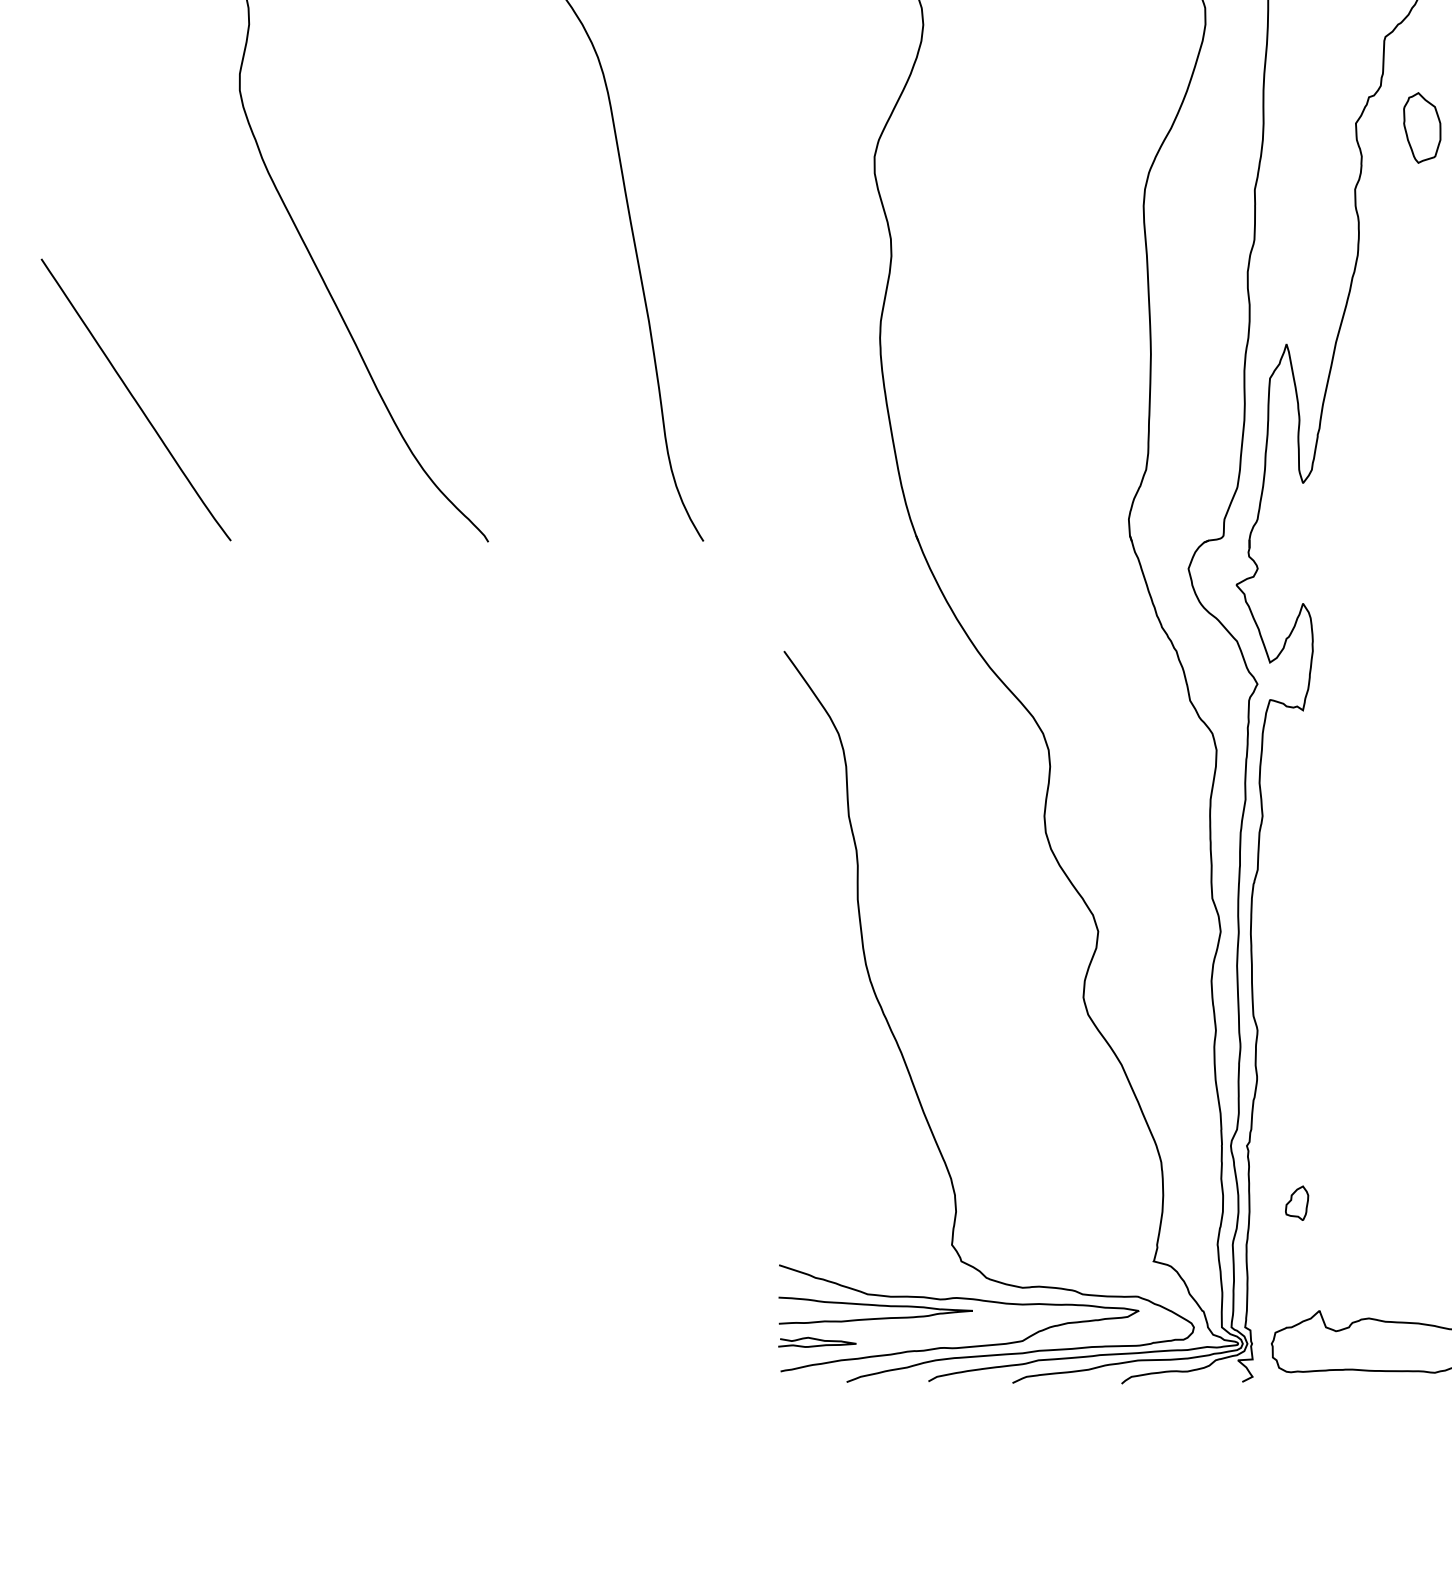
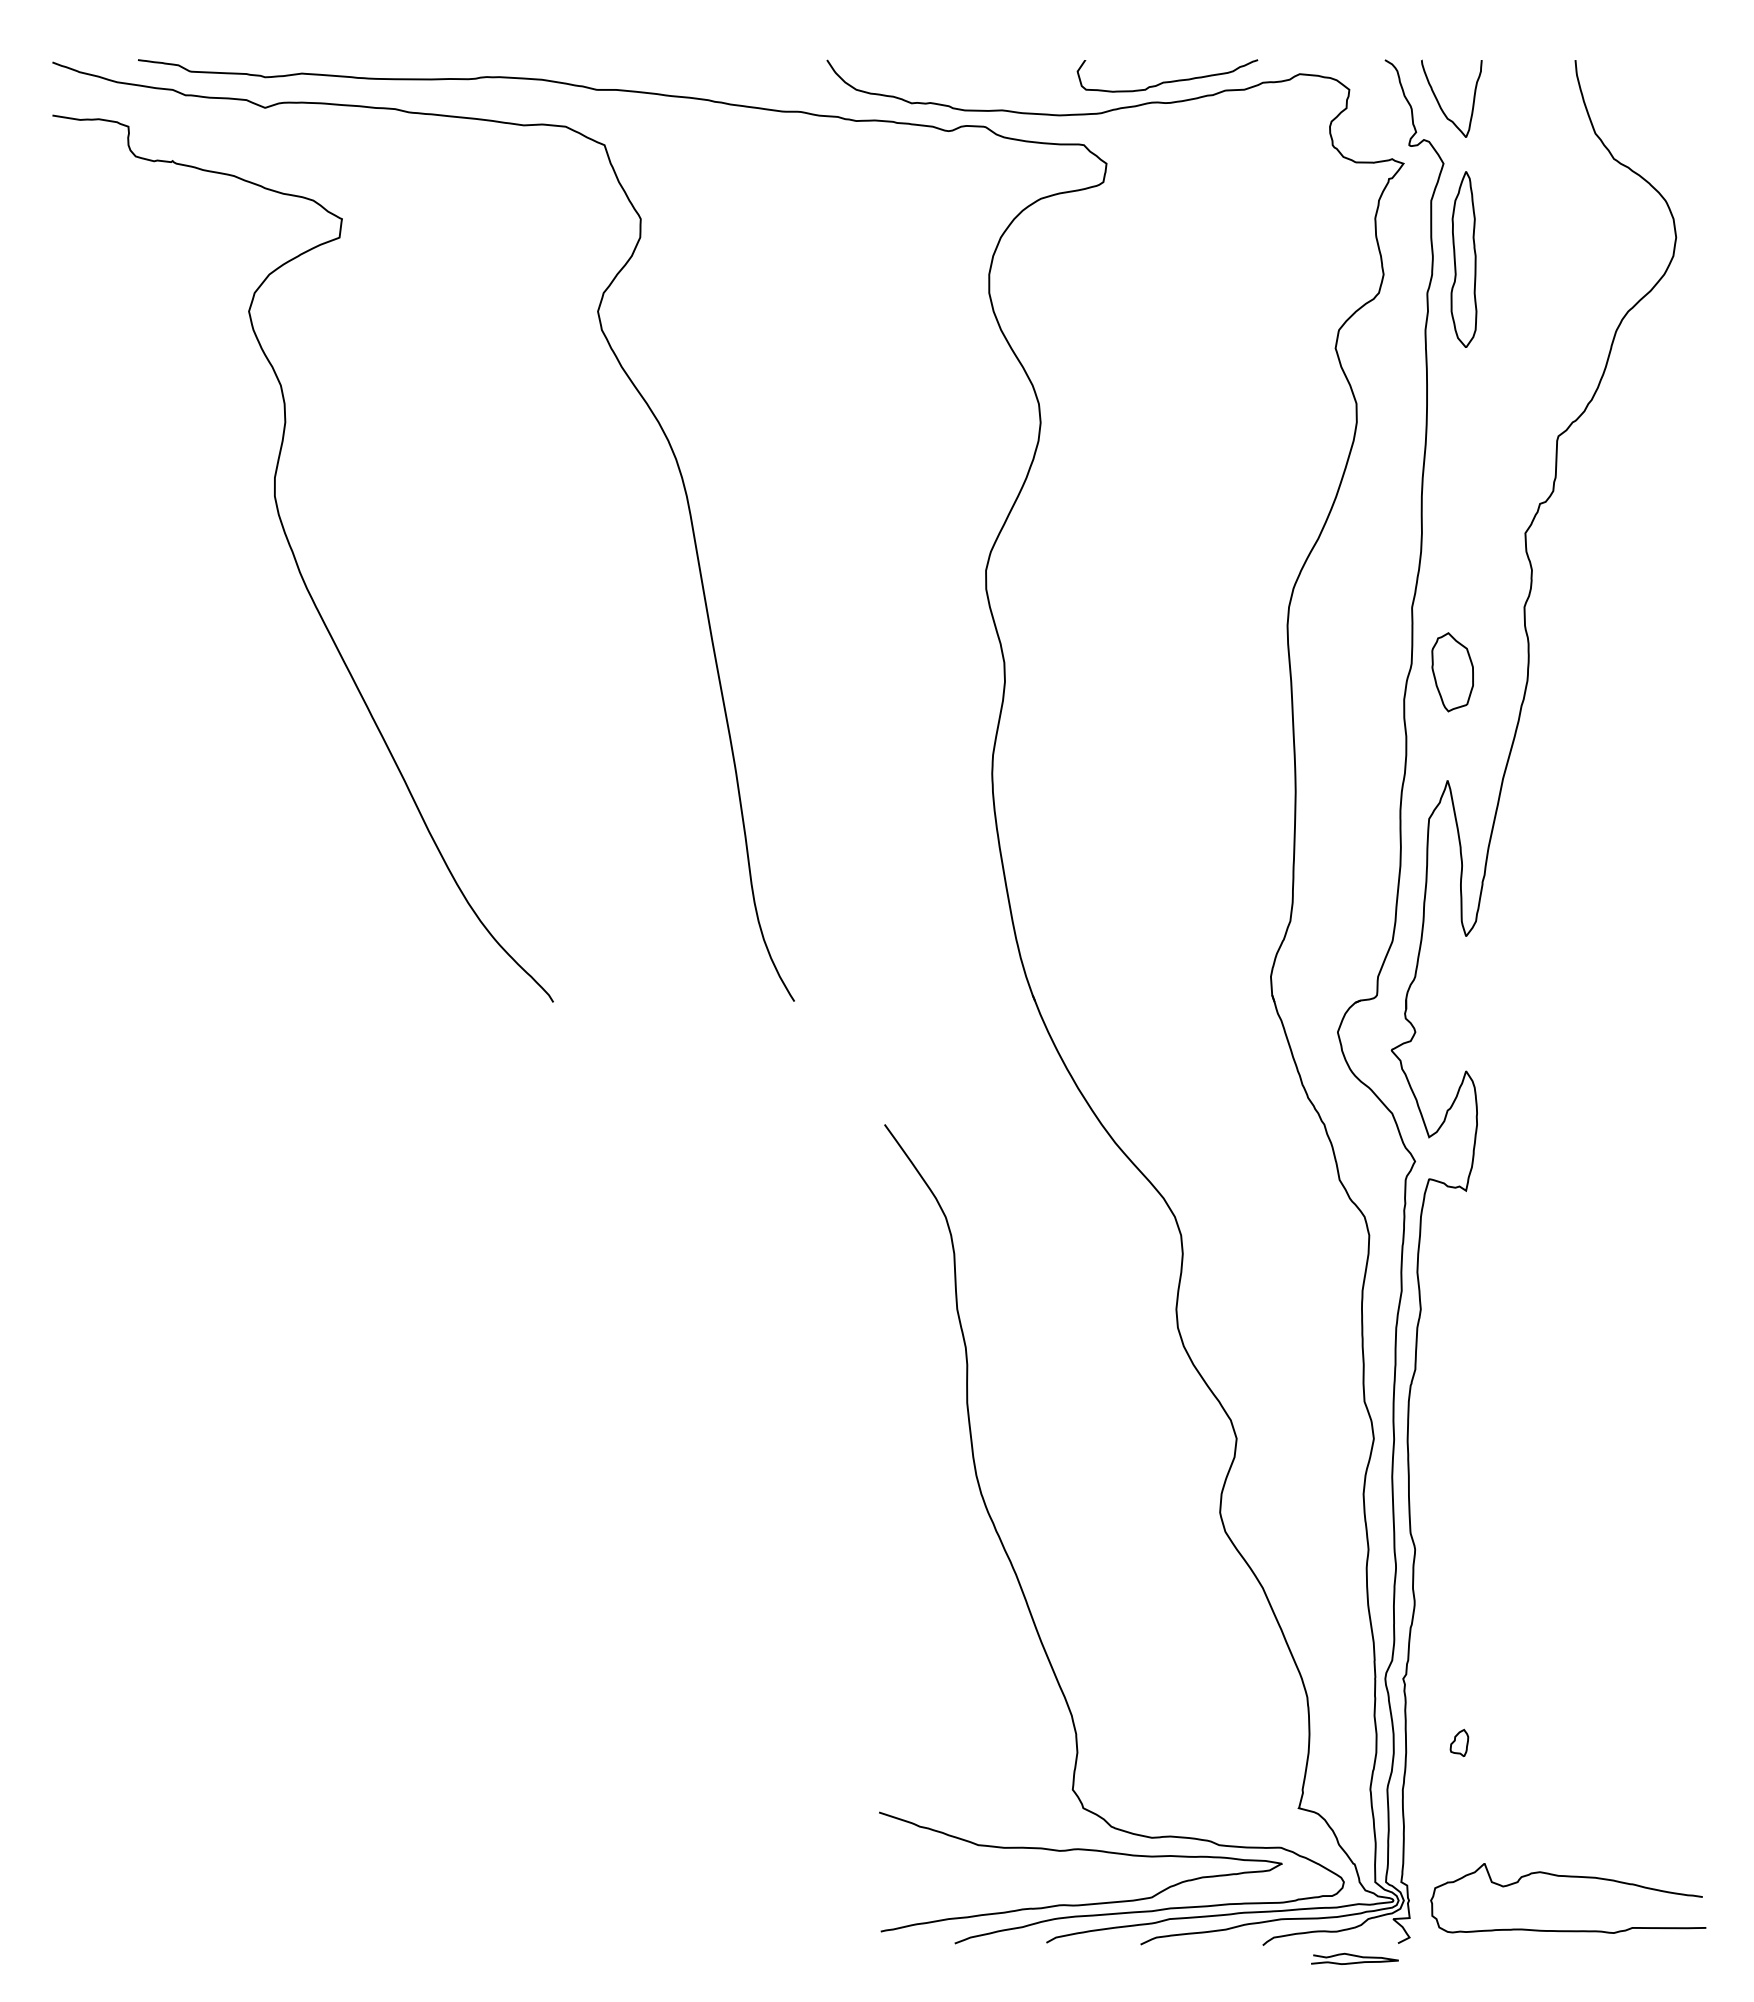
part: (1422, 128) -> (1452, 672), moved
curve: (135, 399) -> (158, 842), removed
part: (1297, 1202) -> (1459, 1742), size x0.7
curve: (874, 1306) -> (986, 1858), removed
curve: (816, 1340) -> (1354, 1956), moved

